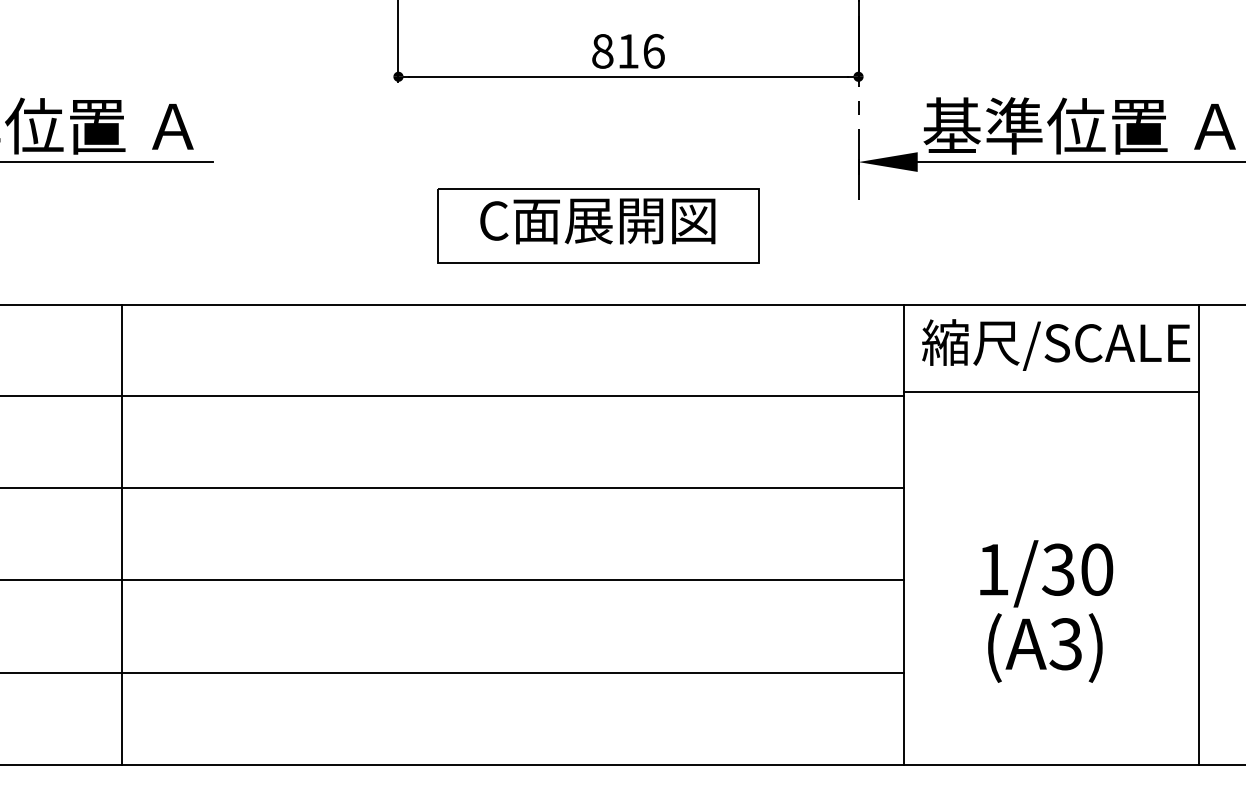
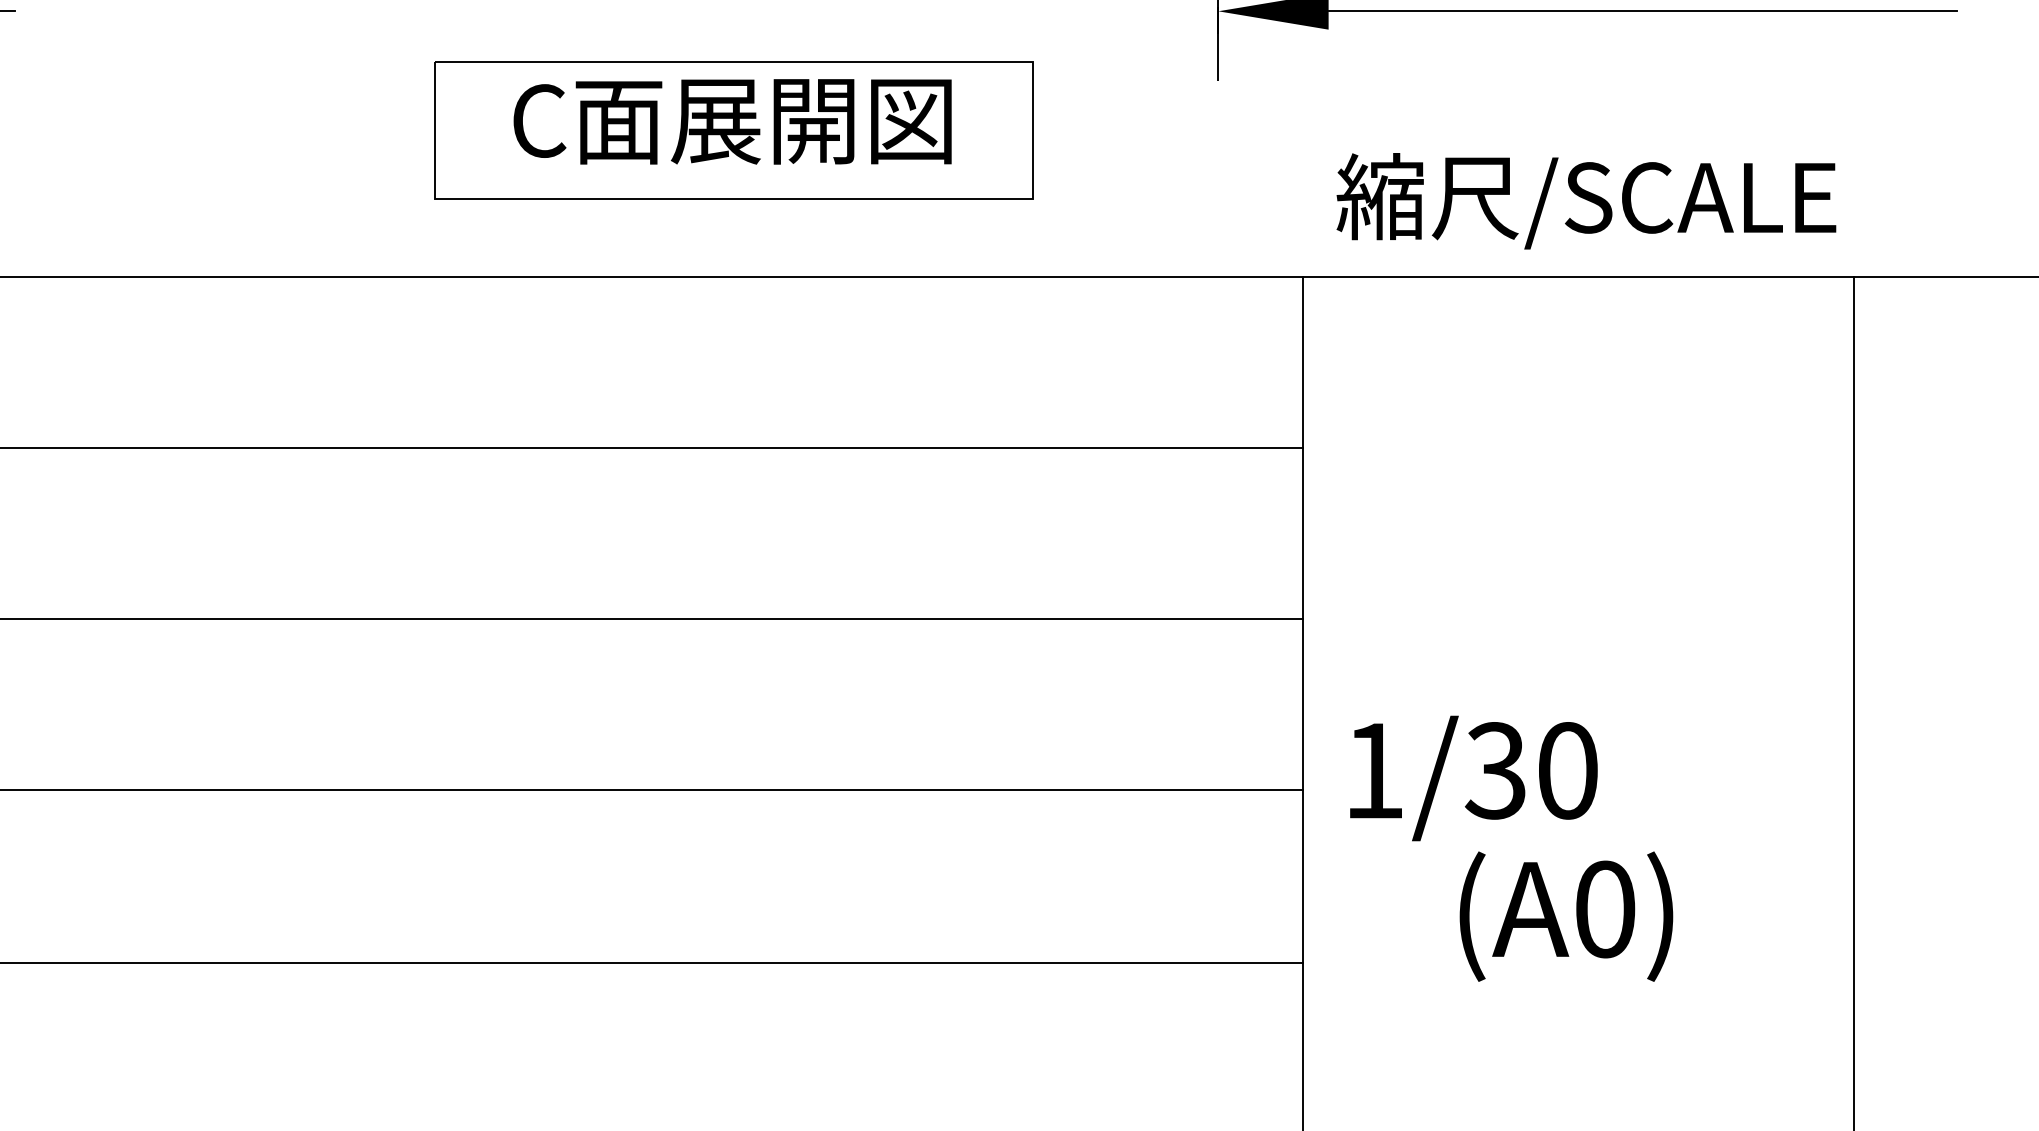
text: (1056, 344) -> (1587, 200), moved
line: (1051, 391) -> (1577, 438), removed
text: (1046, 573) -> (1473, 777), moved
text: (1065, 644) -> (1603, 910), (A3) -> (A0)

